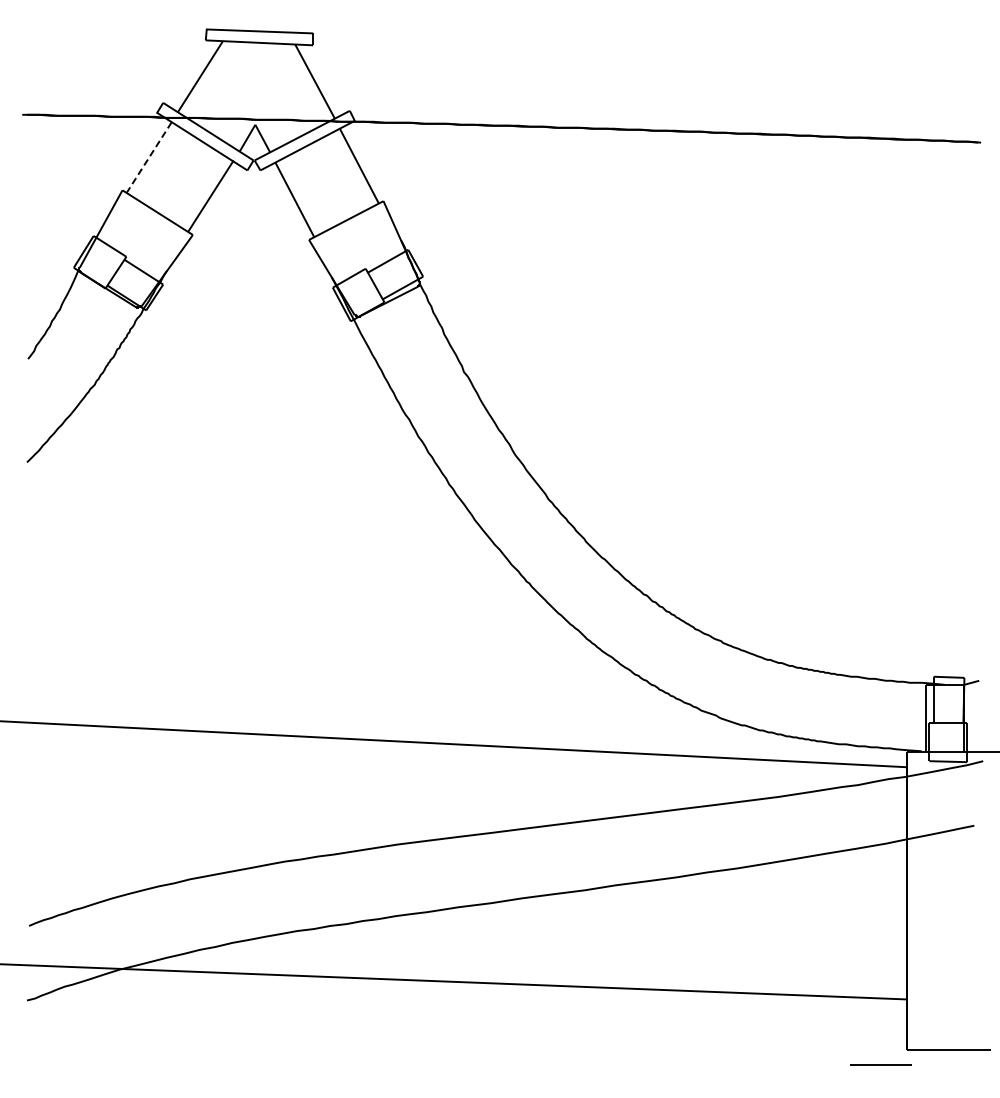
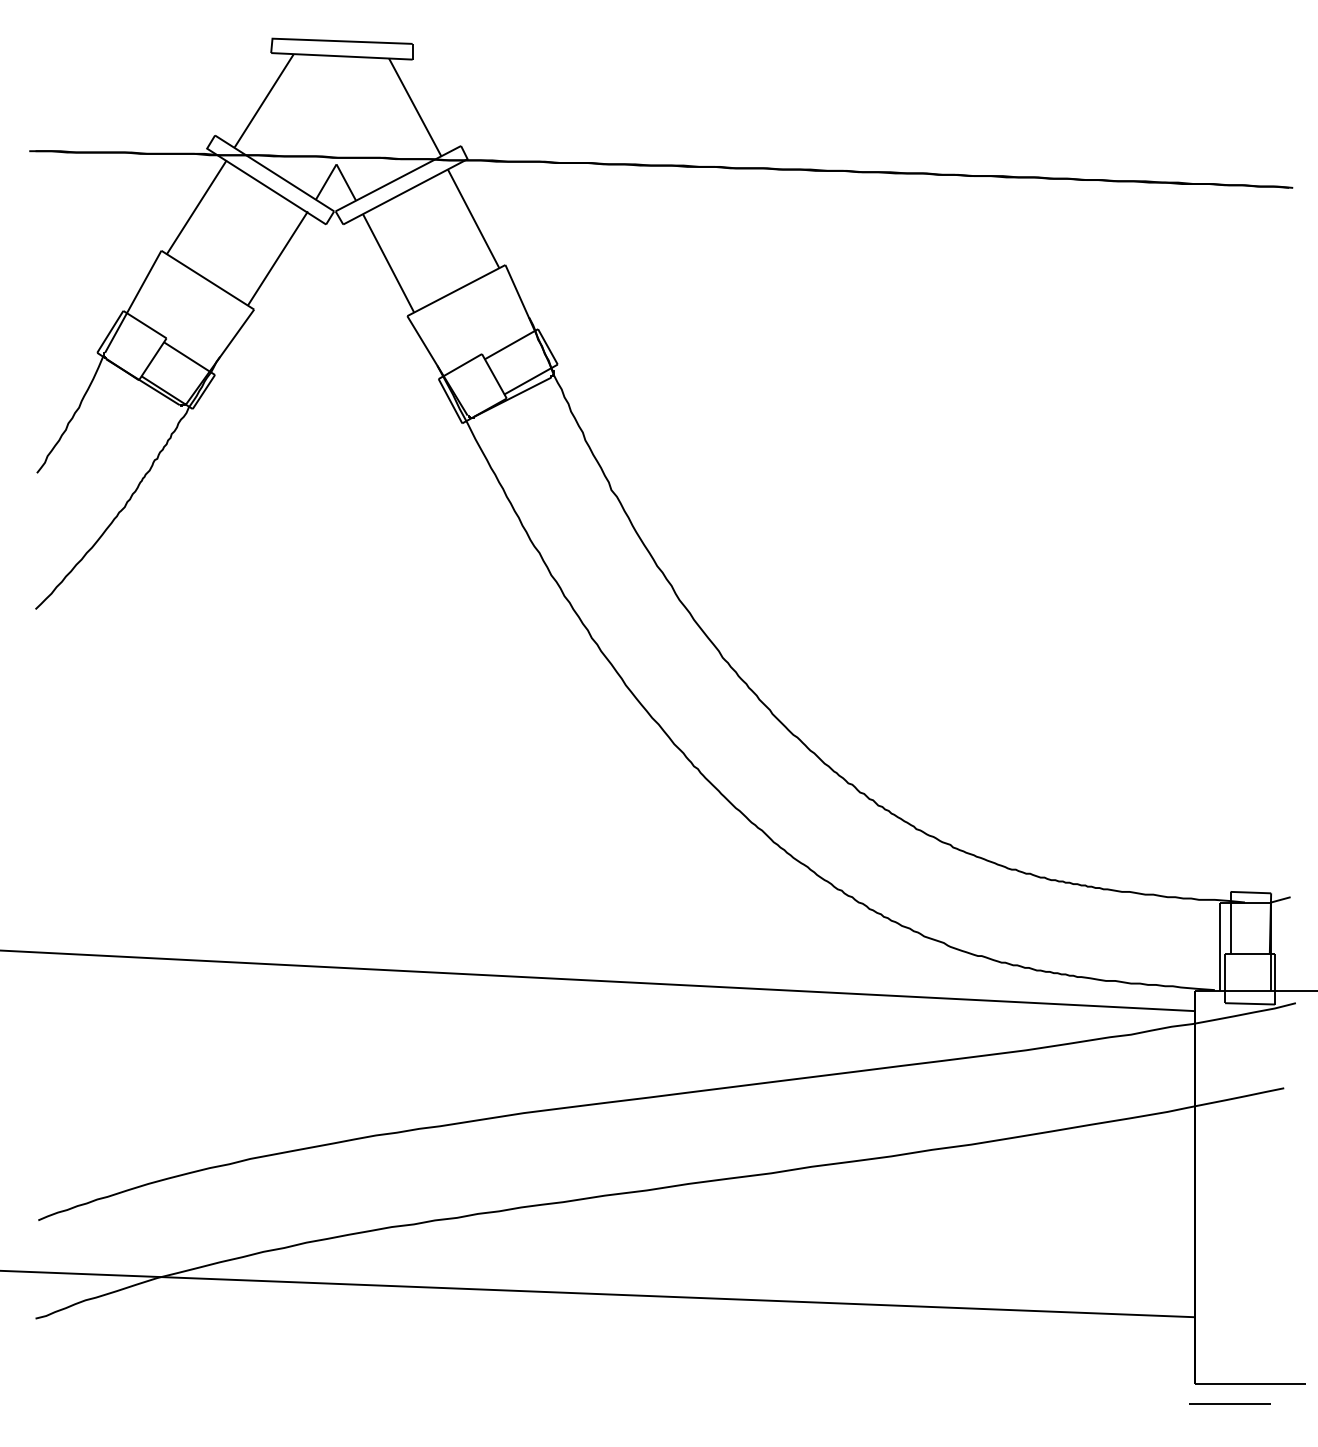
line: (149, 157) -> (197, 207), dashed -> solid
line: (880, 1064) -> (1229, 1402), moved

